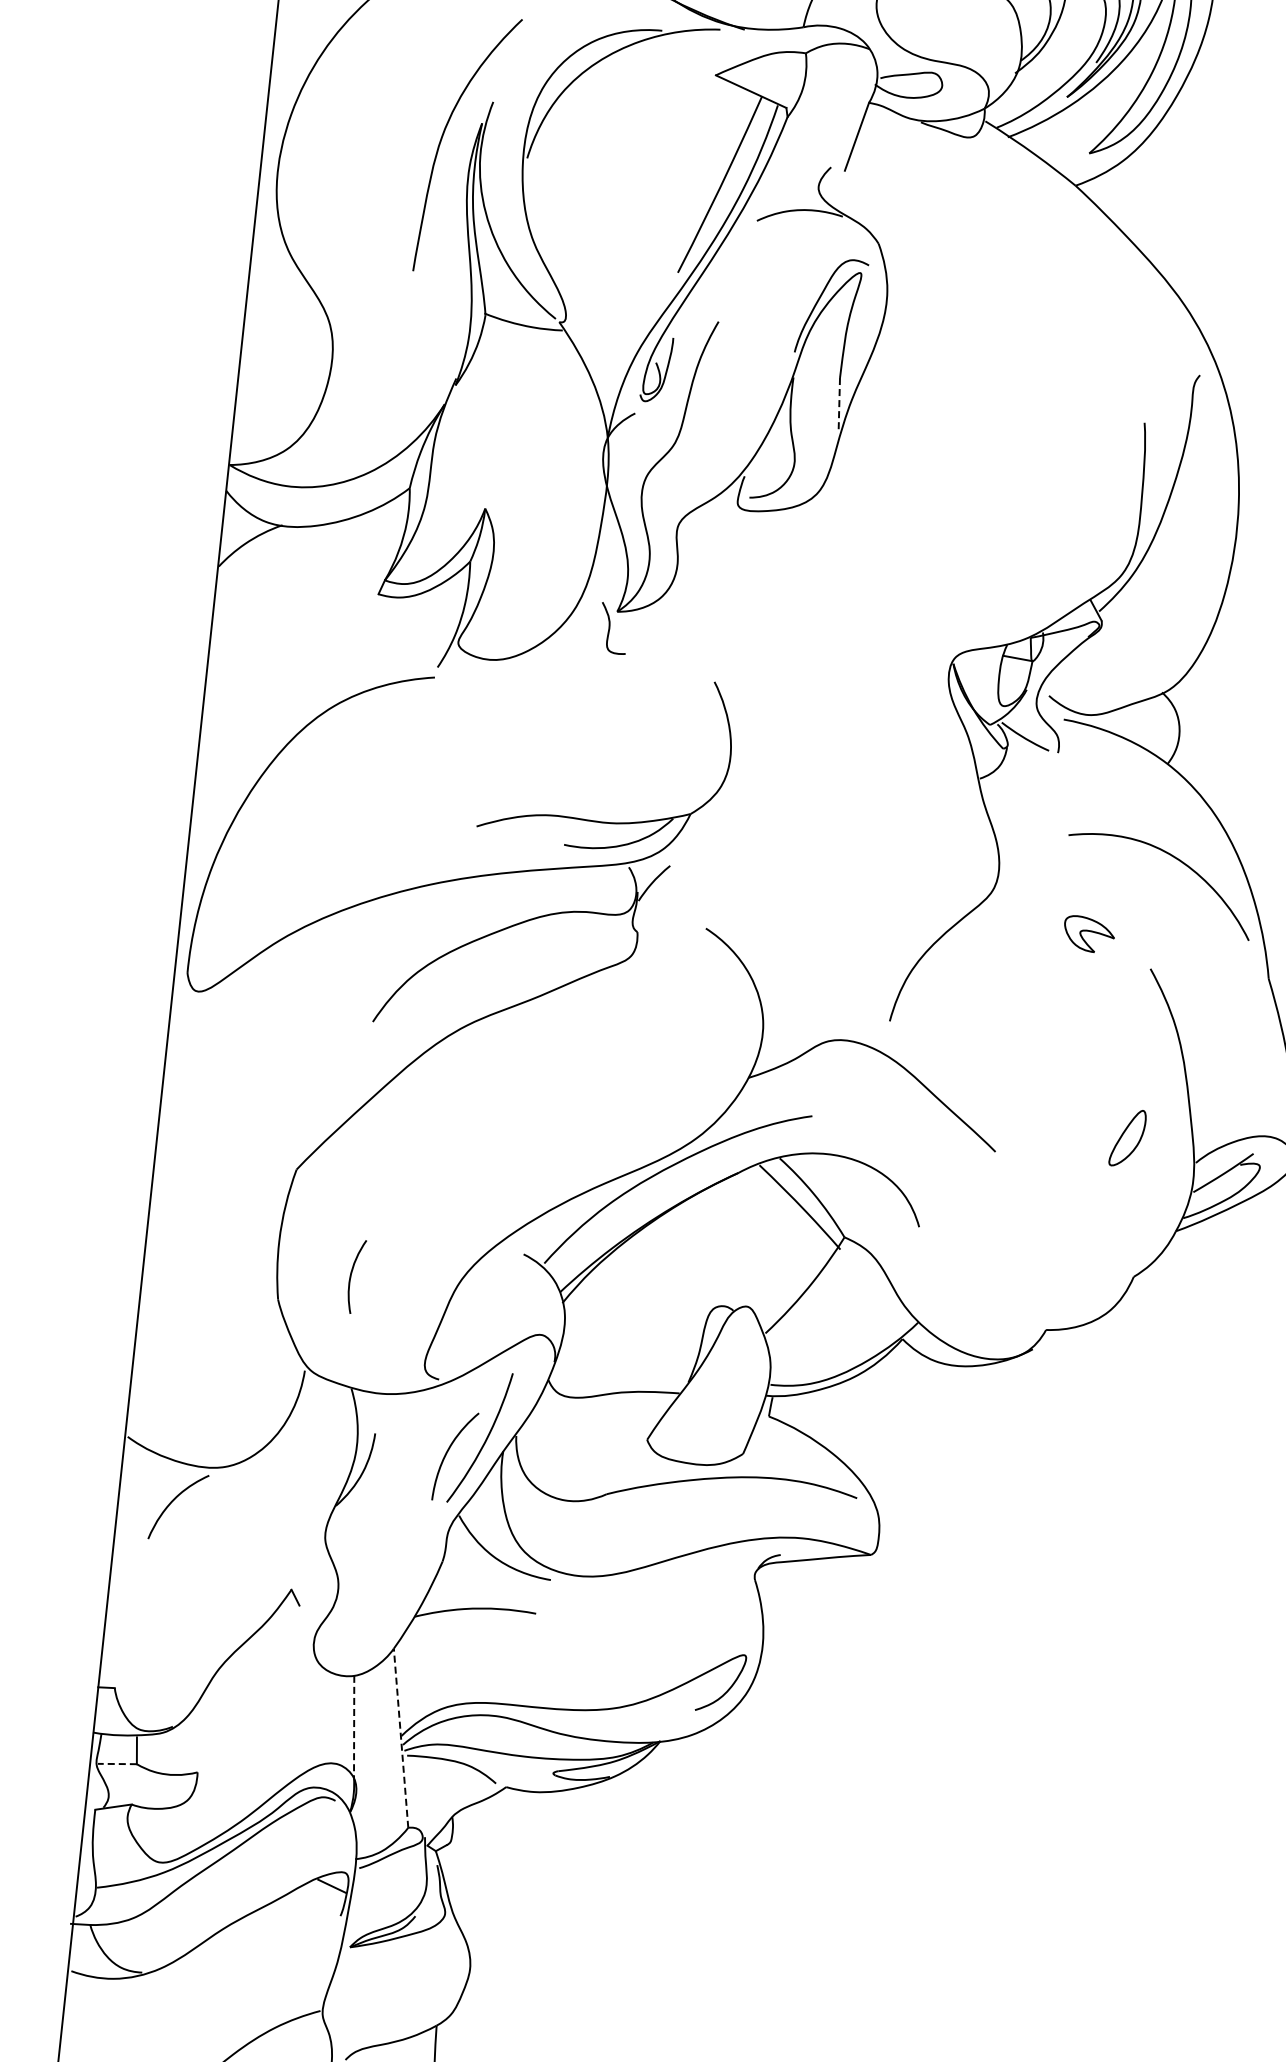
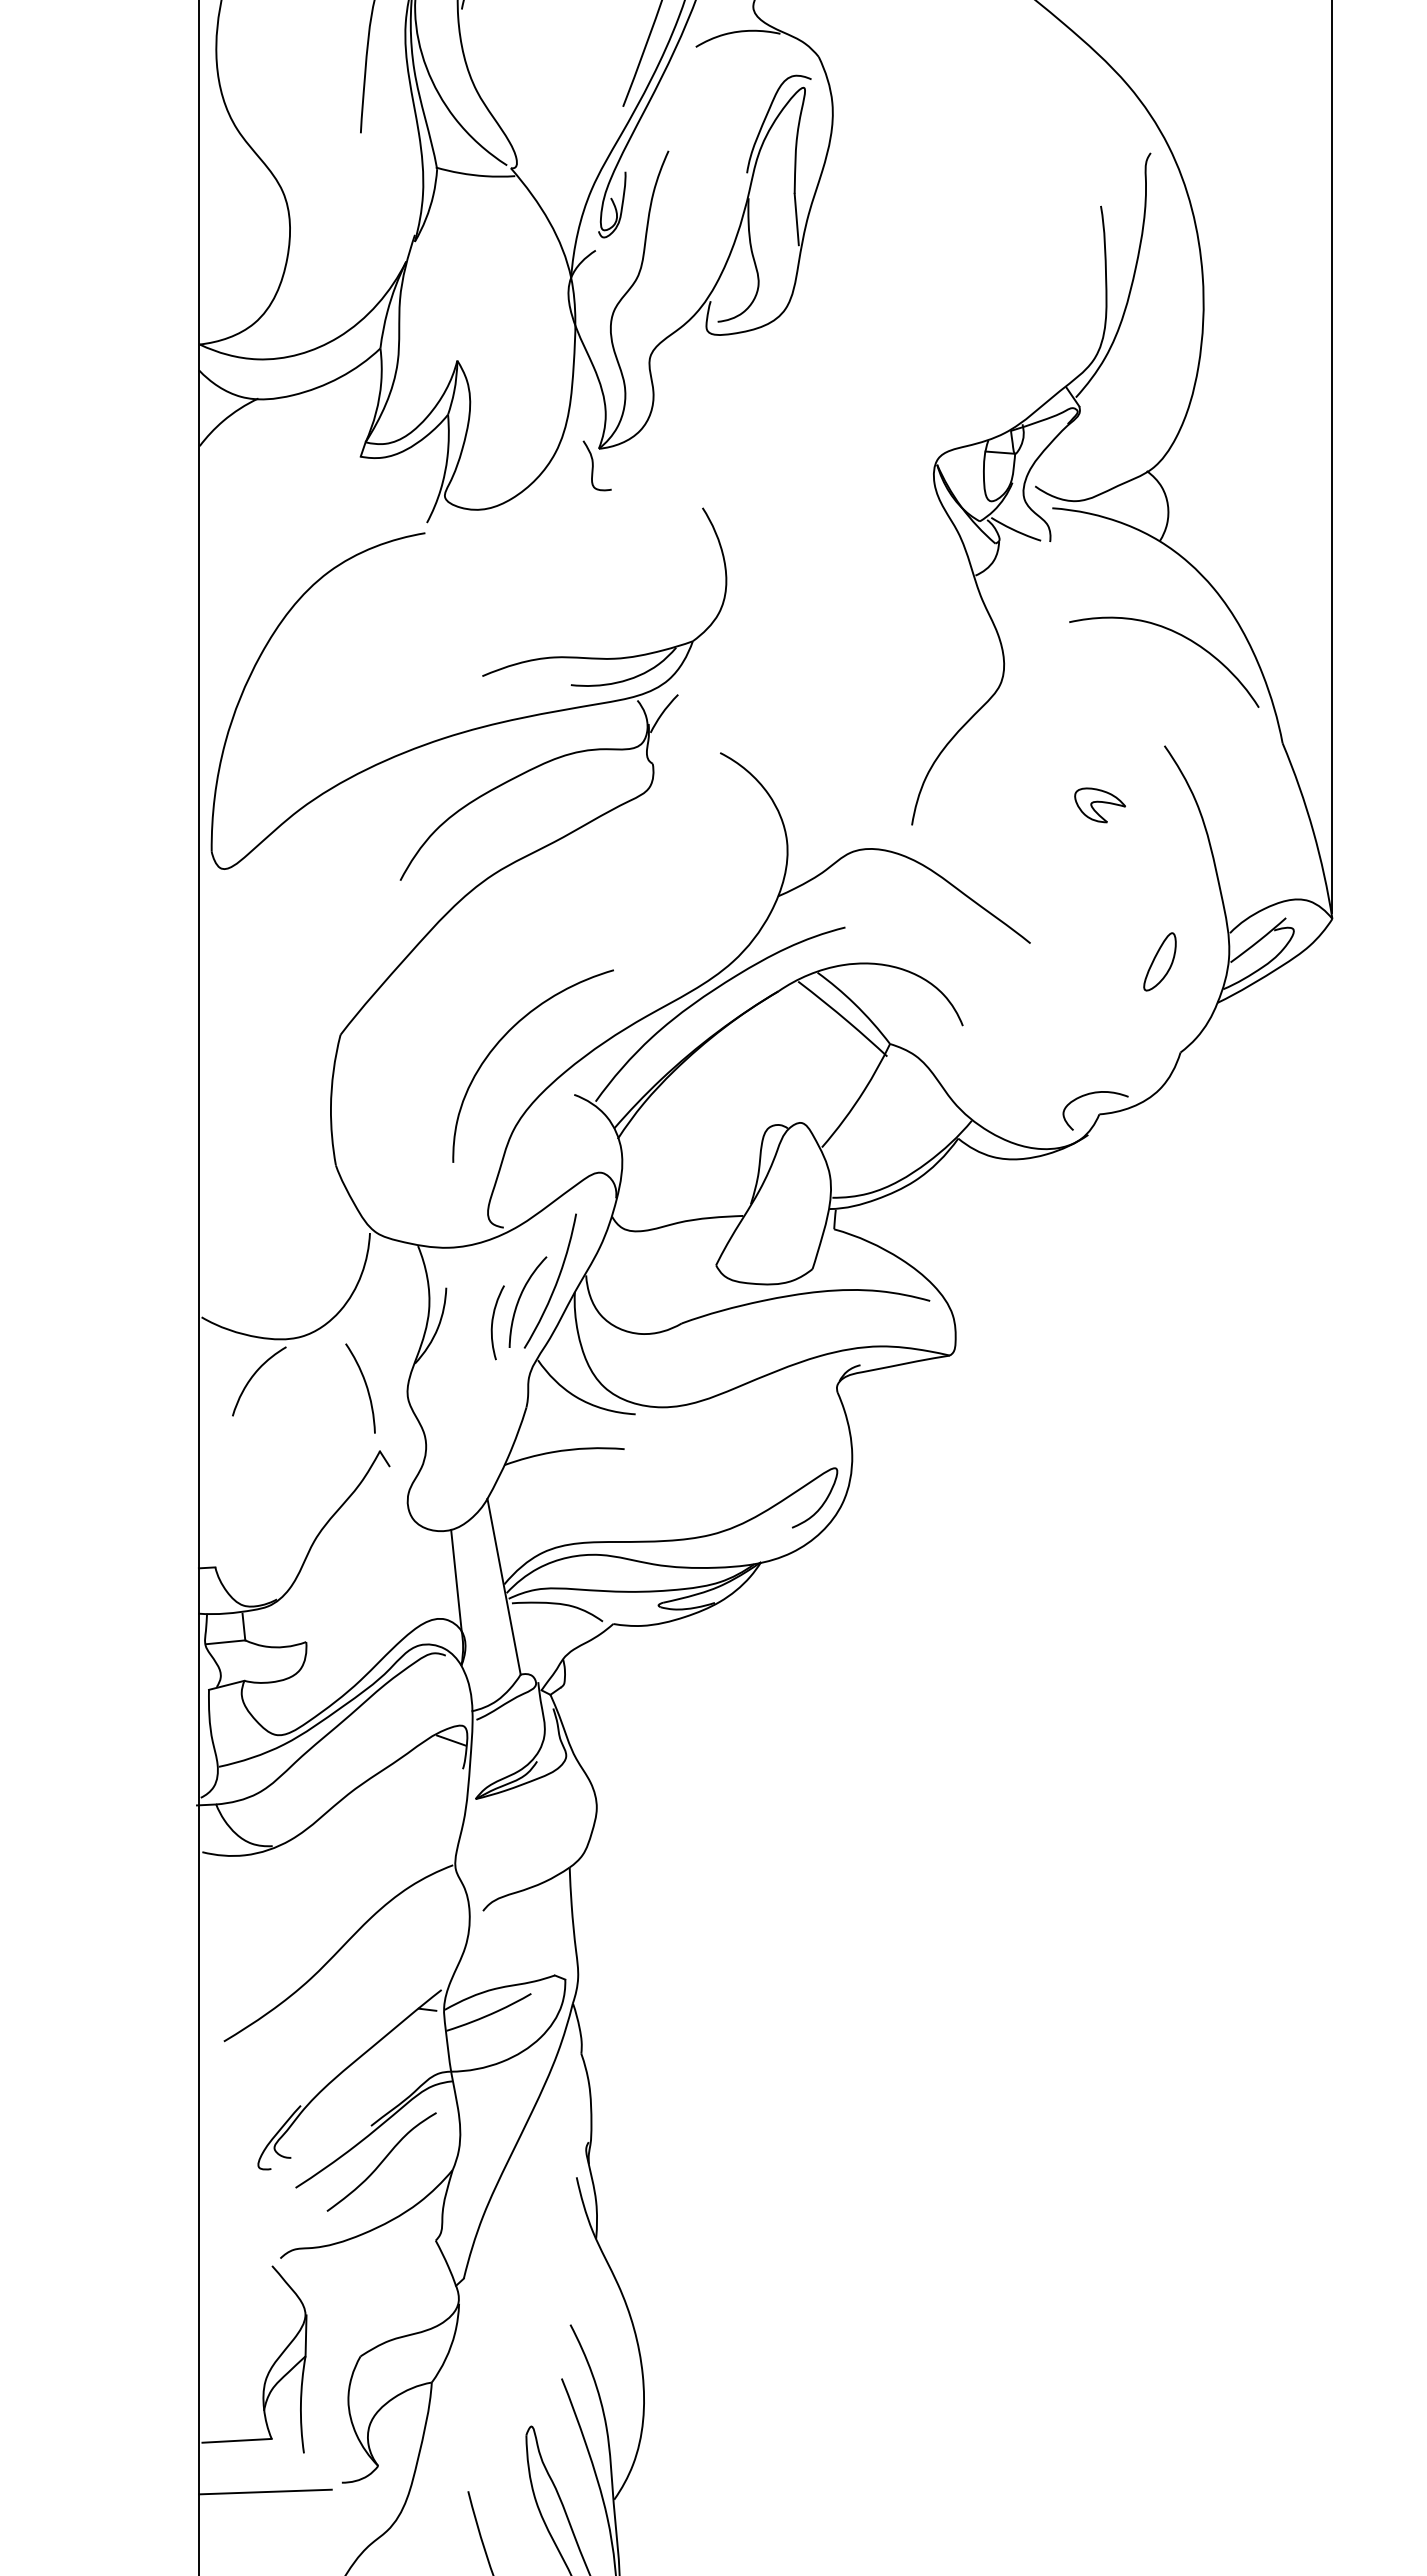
line: (839, 403) -> (796, 219), dashed -> solid
part: (1088, 934) -> (1099, 805), moved
part: (1127, 1137) -> (1159, 961), moved
curve: (460, 1189) -> (504, 1037), added
curve: (351, 1276) -> (493, 1322), moved
curve: (1040, 1309) -> (1091, 1094), added
curve: (284, 1523) -> (365, 1386), added
line: (354, 1726) -> (456, 1580), dashed -> solid
line: (400, 1737) -> (503, 1586), dashed -> solid
line: (116, 1764) -> (225, 1642), dashed -> solid

